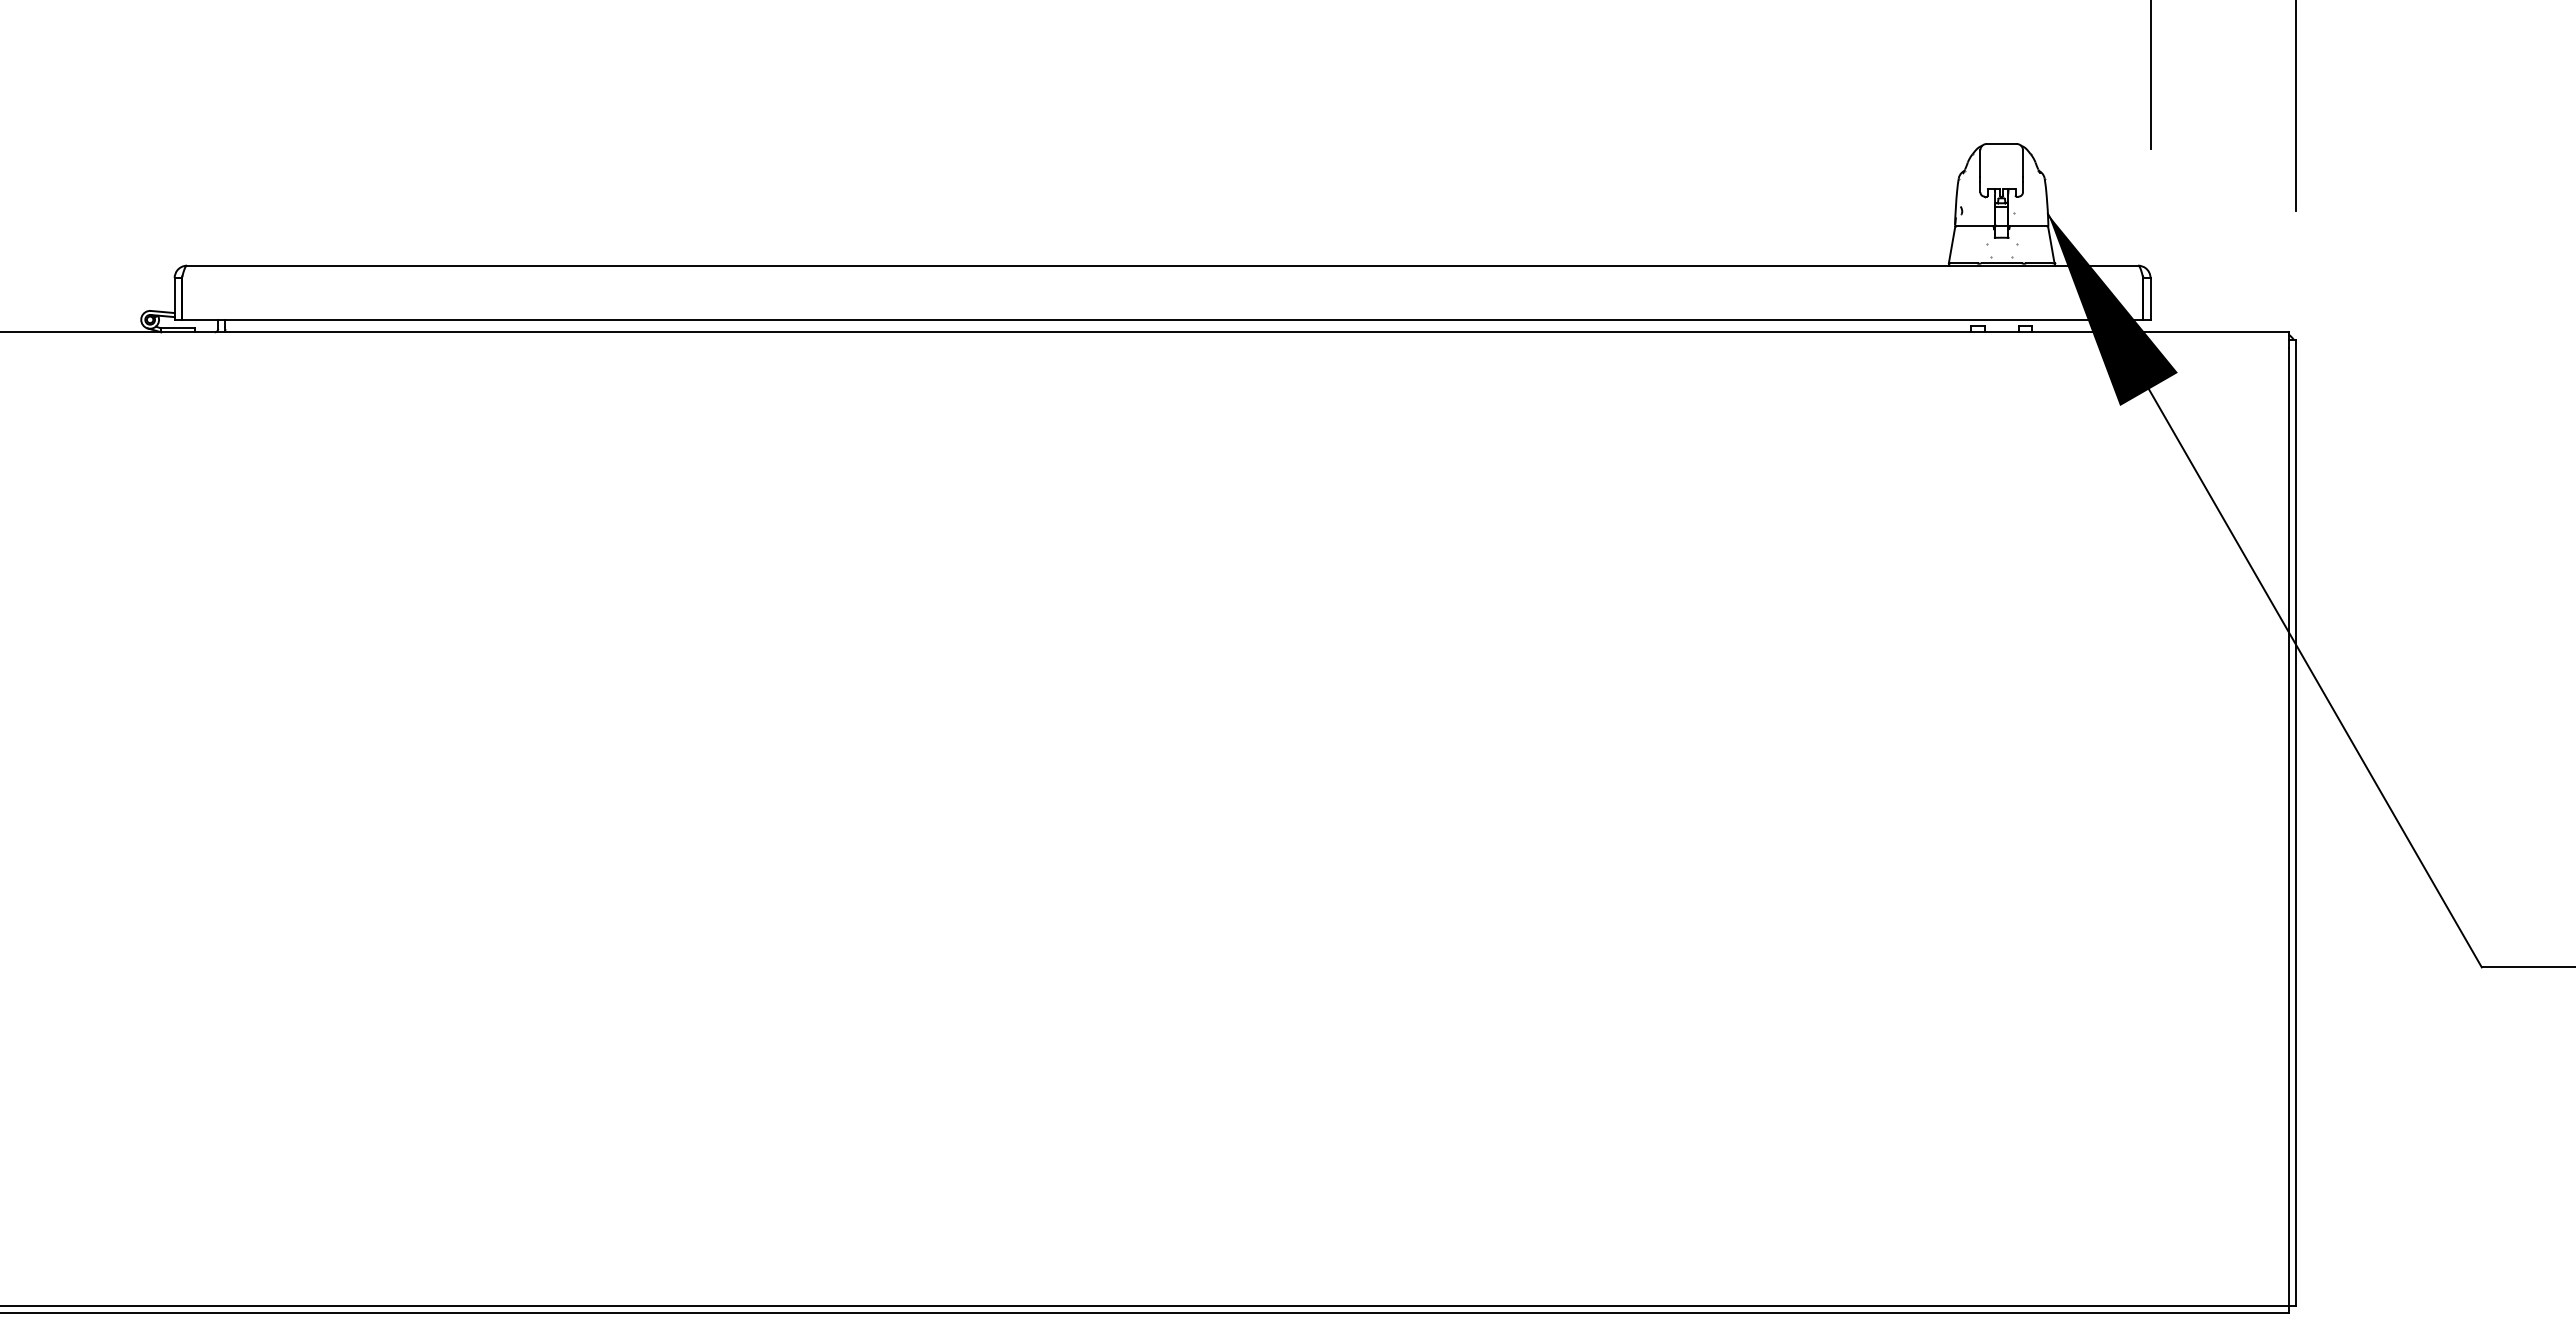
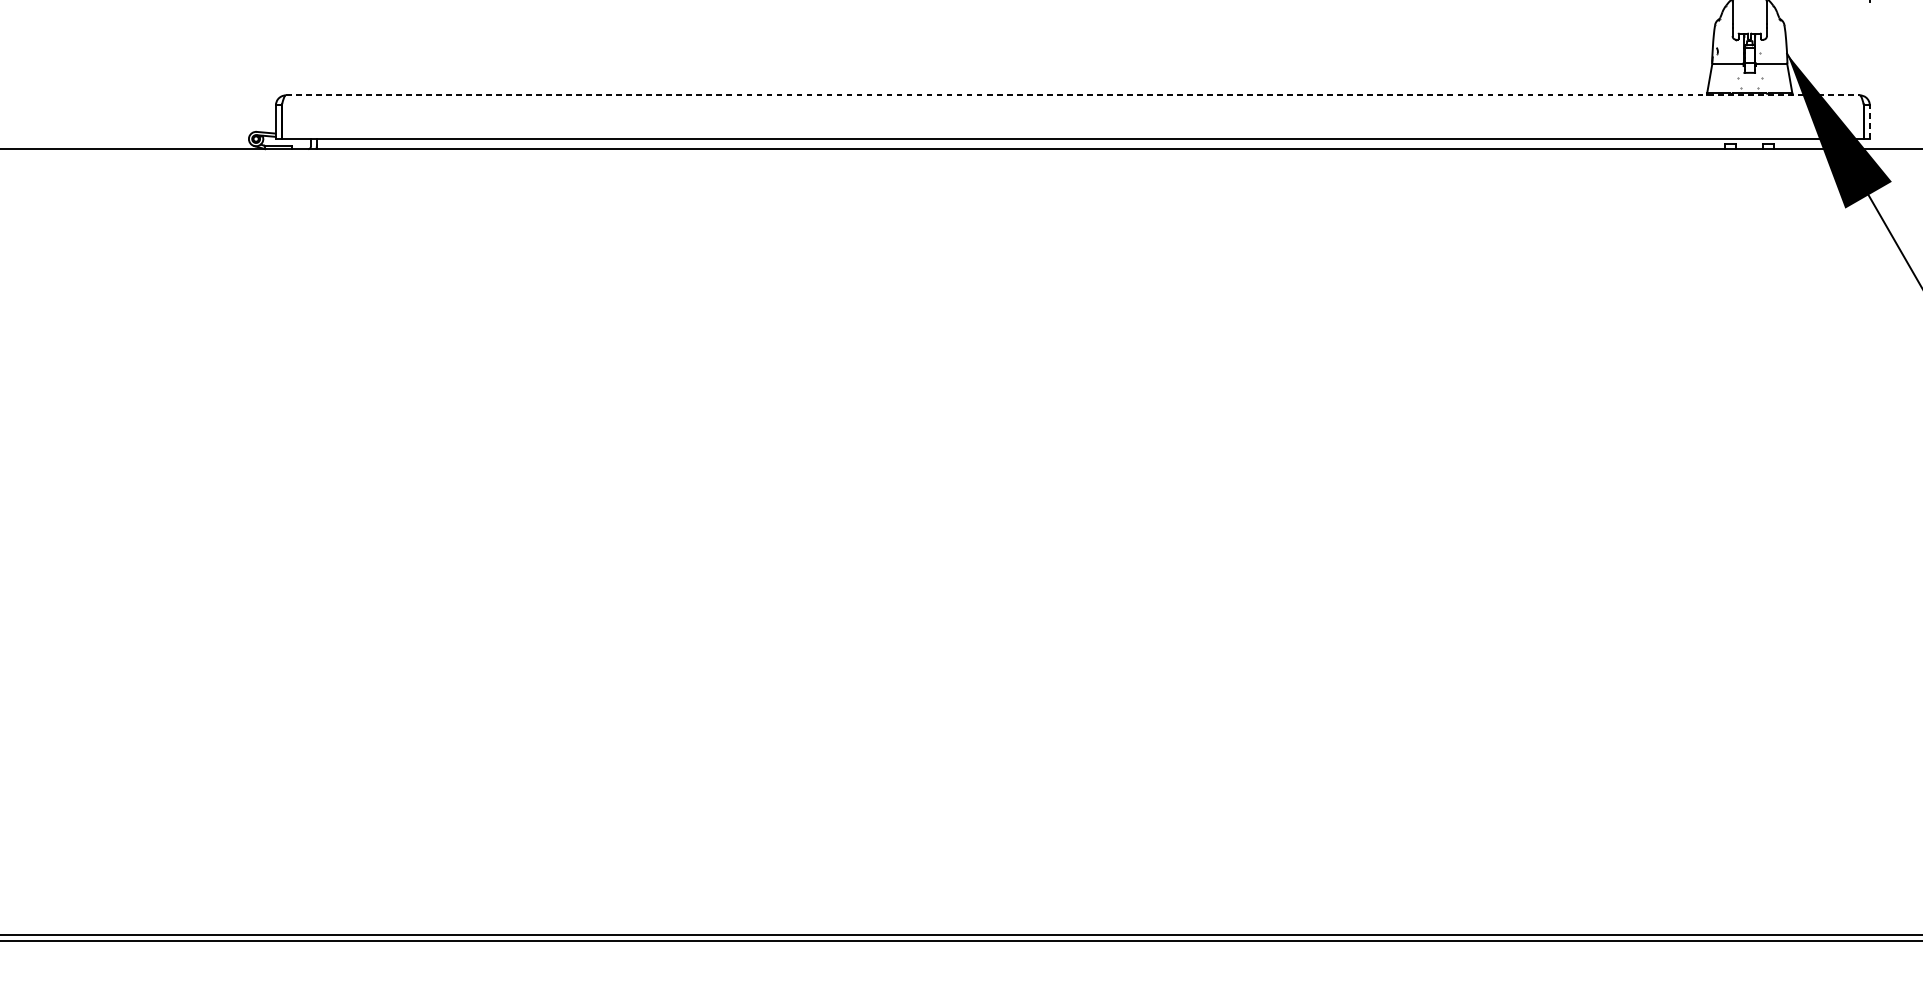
line: (1162, 265) -> (1072, 95), solid -> dashed
line: (2150, 298) -> (1869, 121), solid -> dashed

